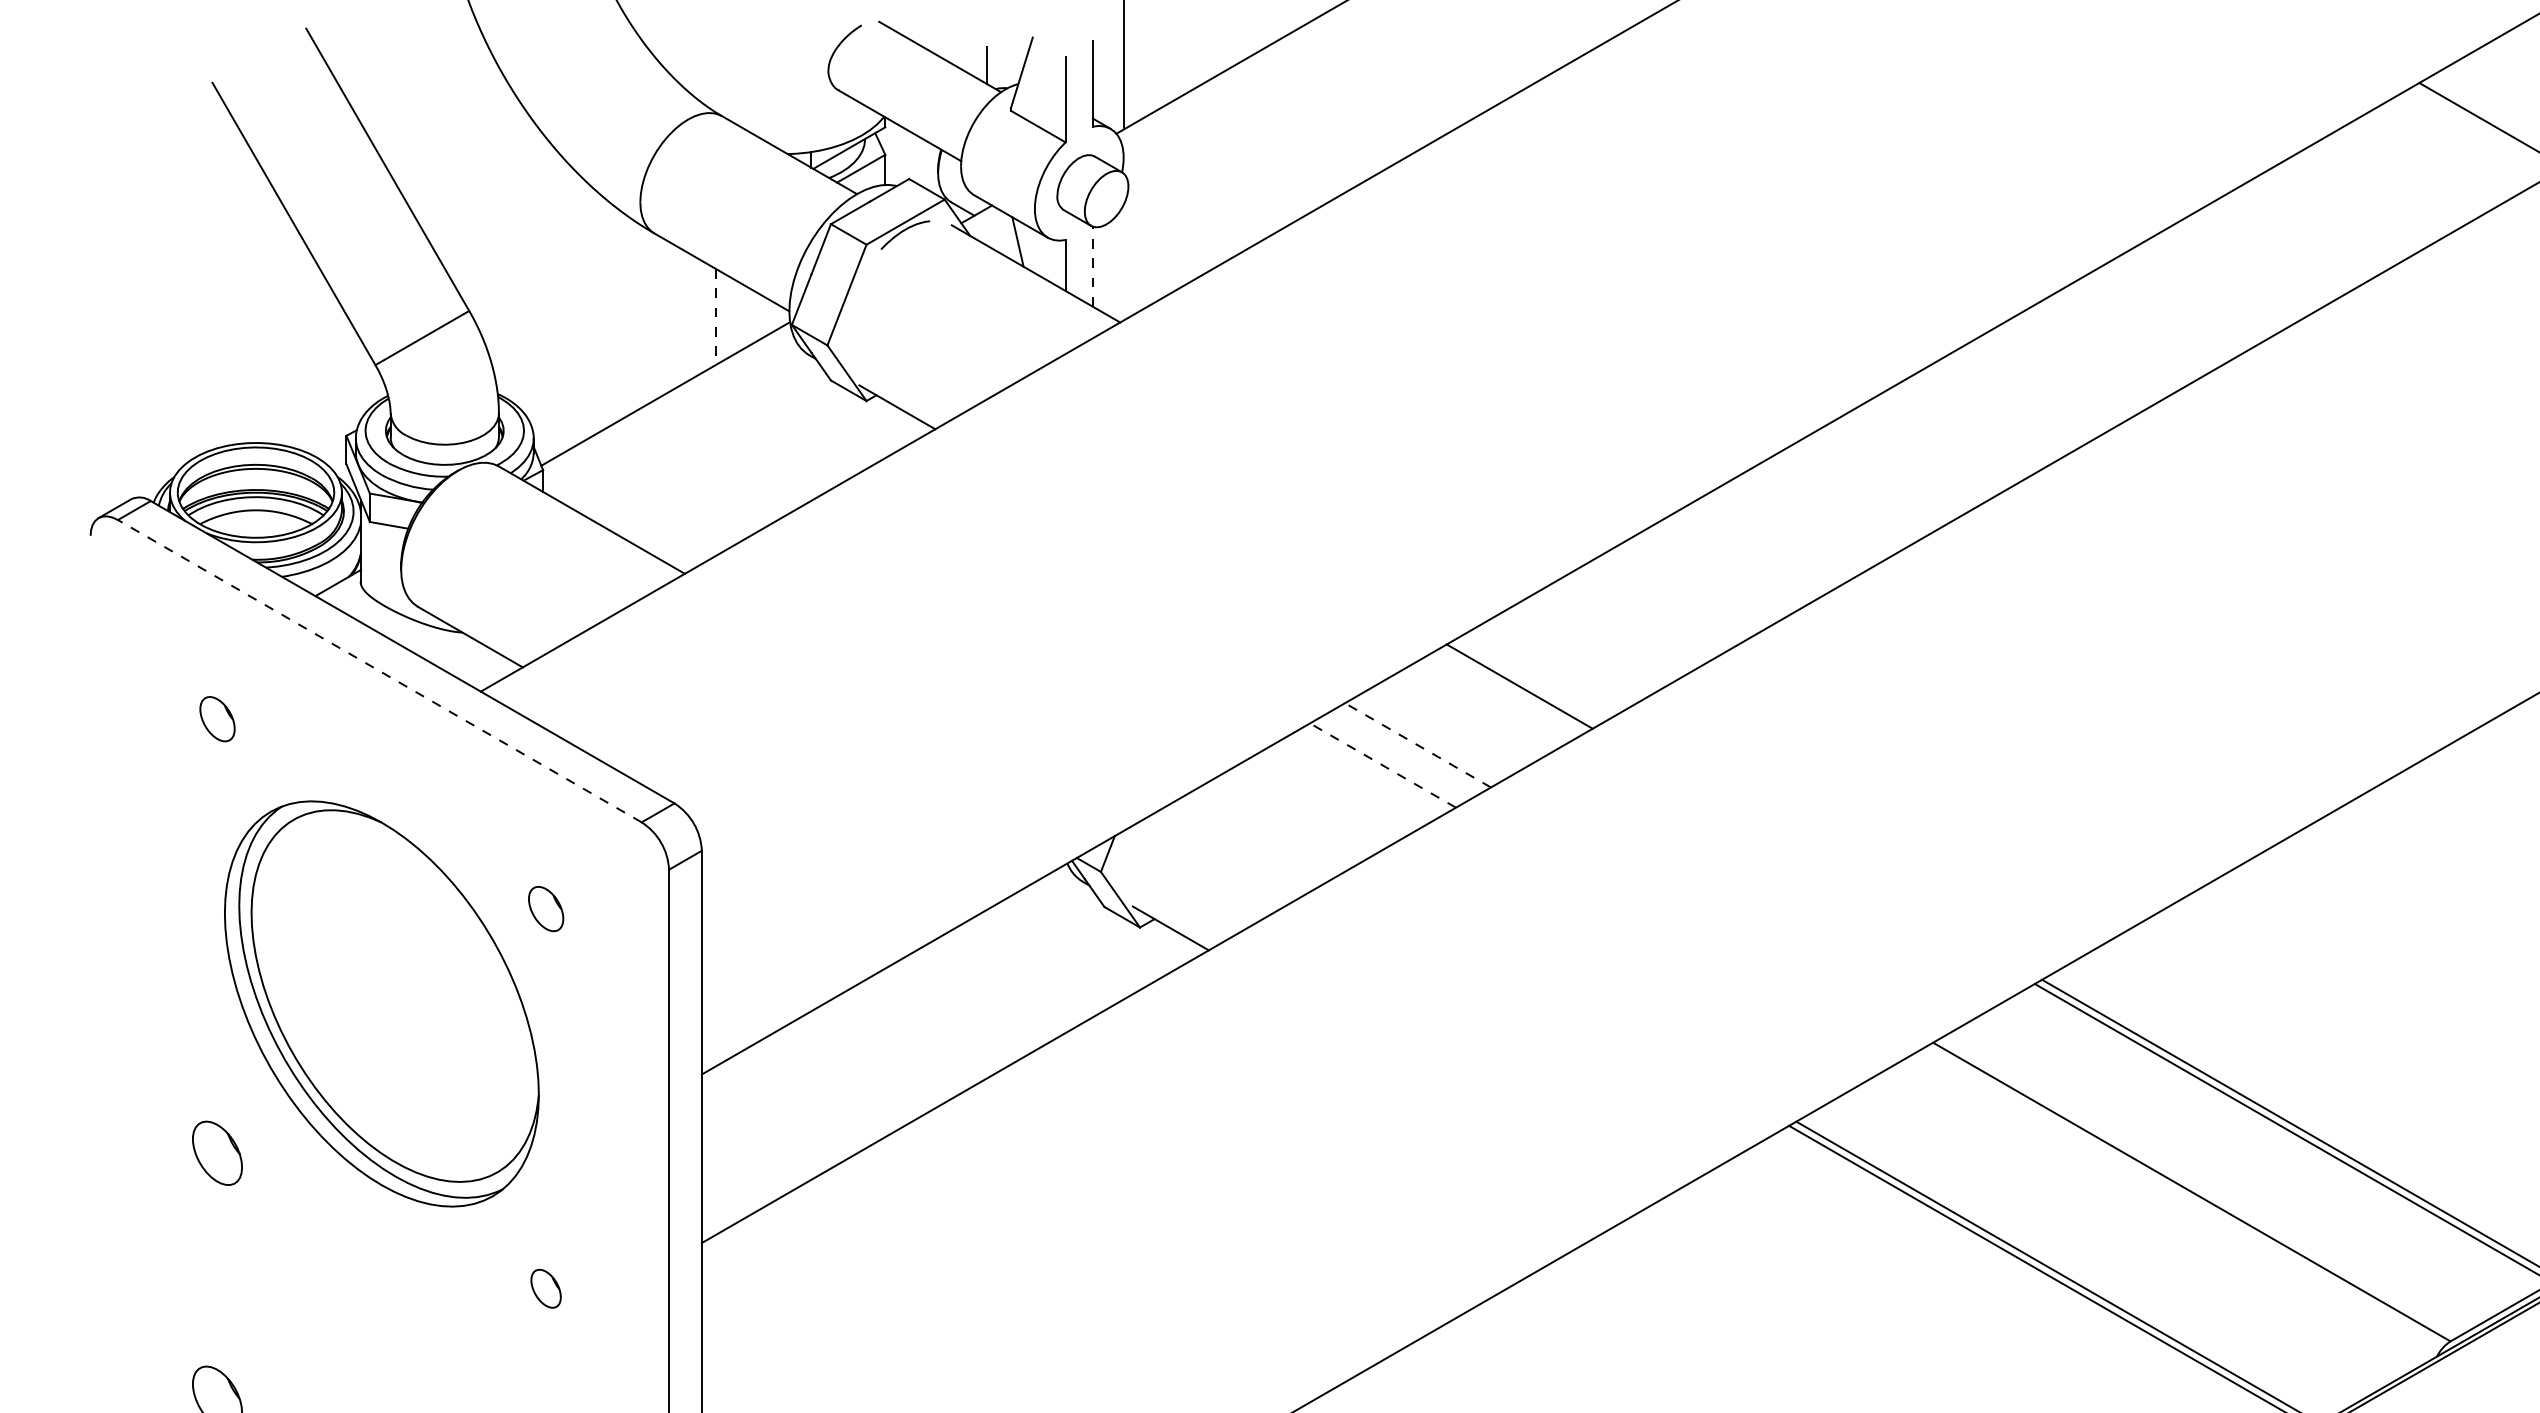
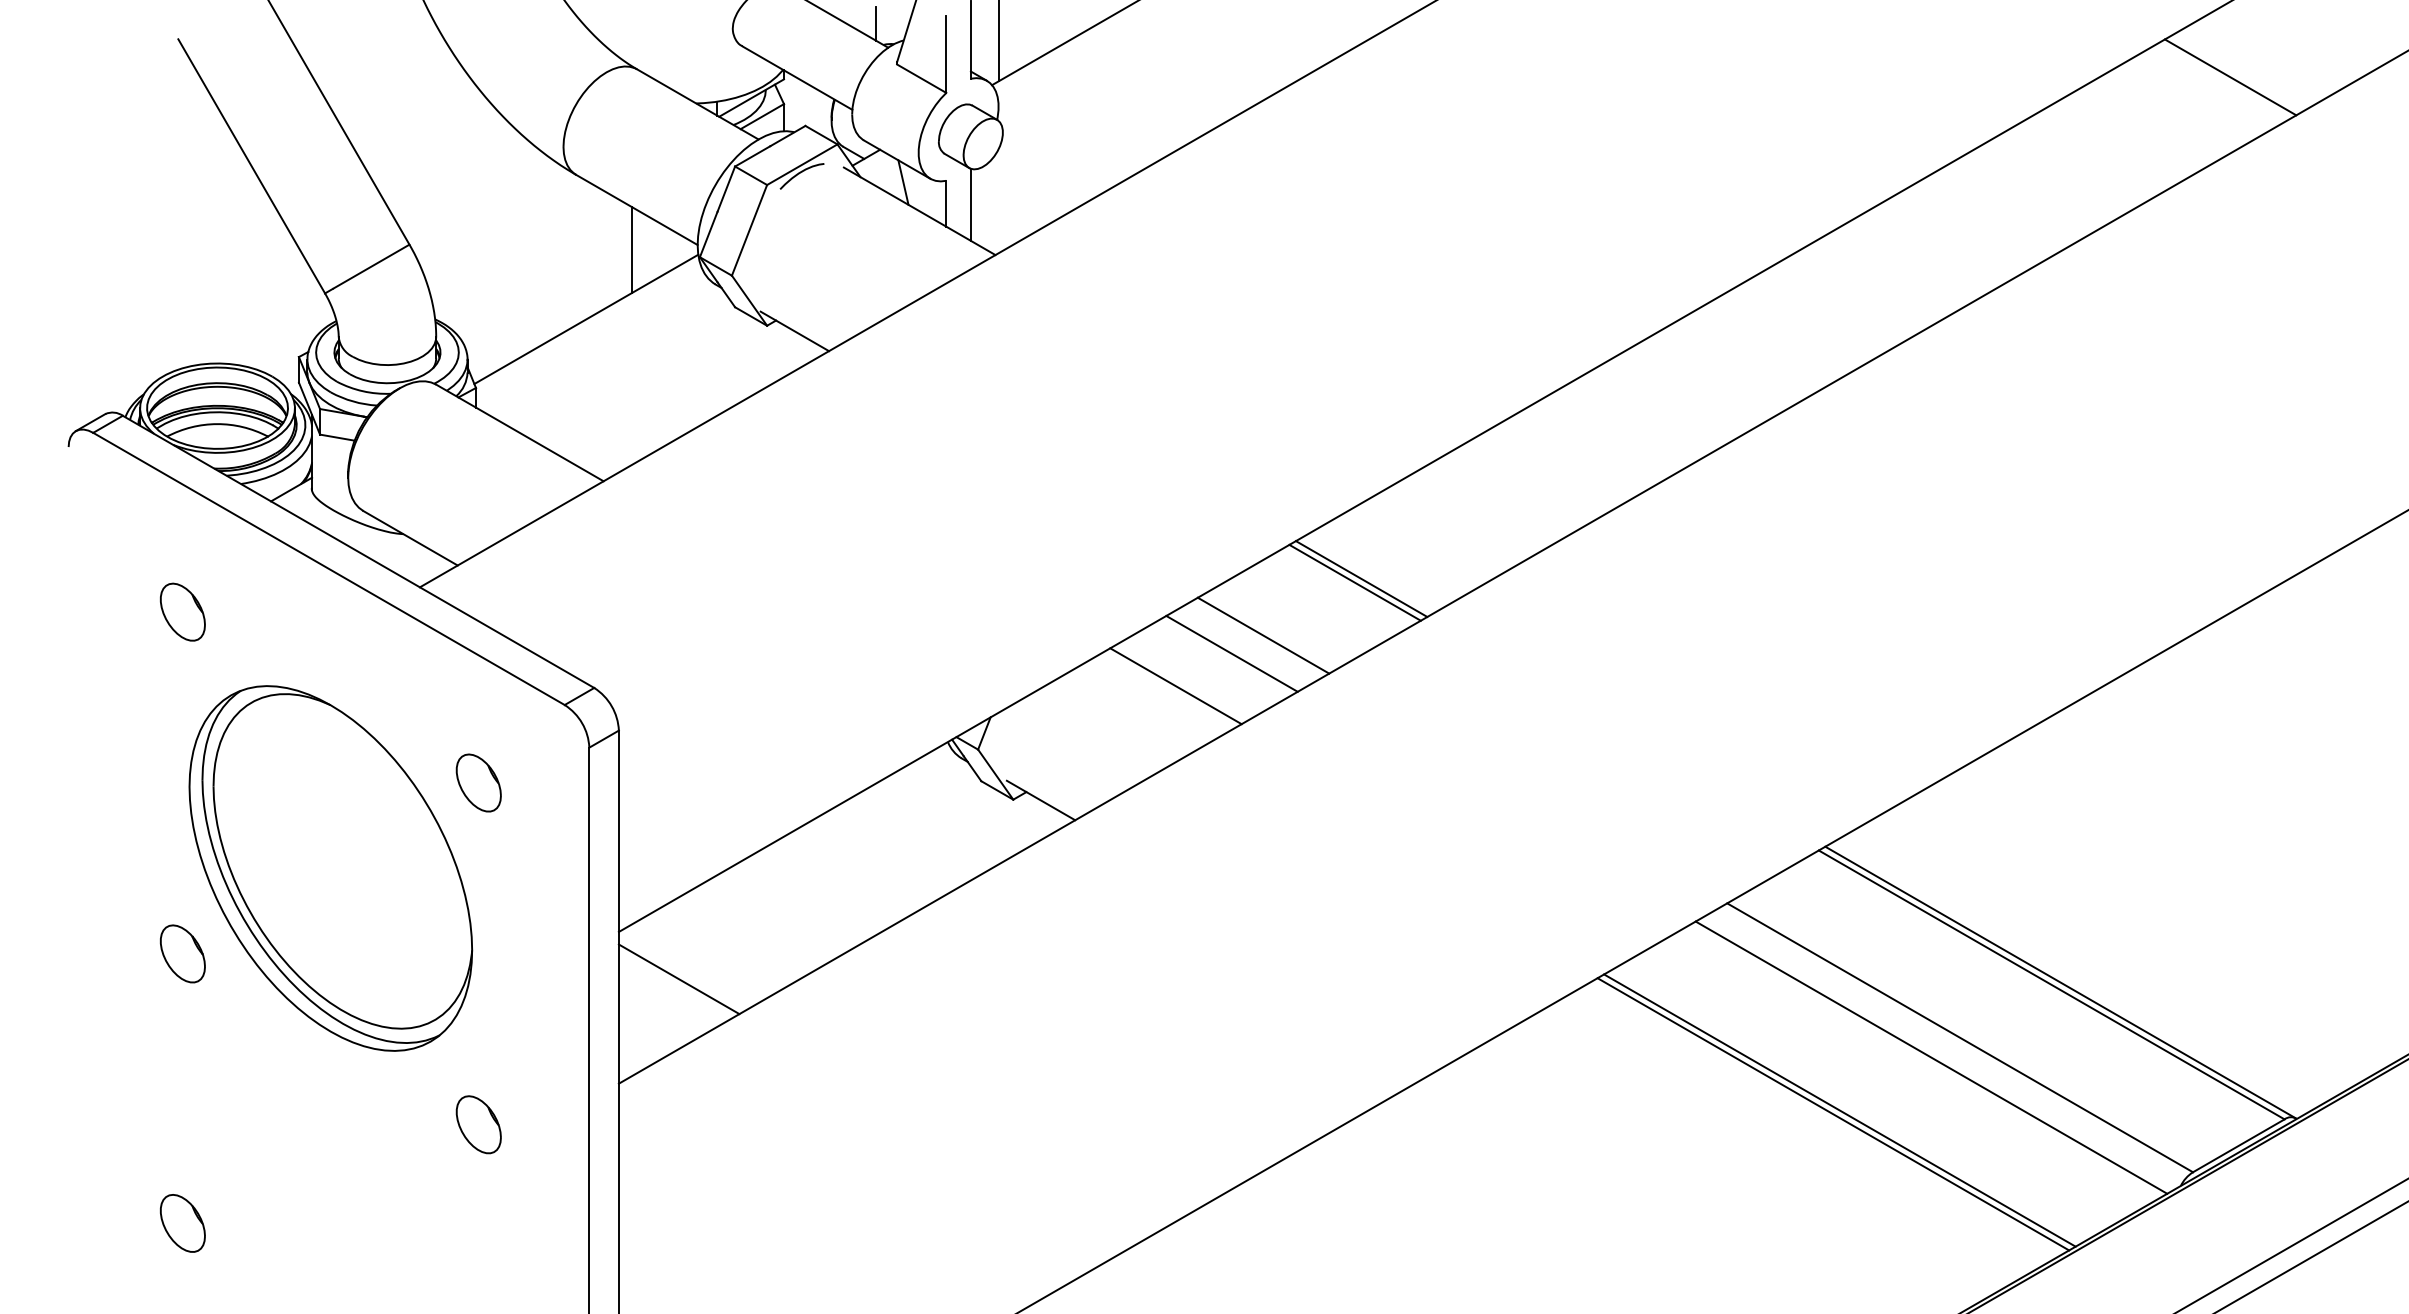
line: (1092, 266) -> (970, 204), dashed -> solid
line: (715, 317) -> (631, 250), dashed -> solid
line: (379, 670) -> (328, 568), dashed -> solid
line: (1526, 681) -> (1361, 578), added
part: (217, 718) -> (182, 611), size x1.43
line: (1417, 745) -> (1263, 635), dashed -> solid
line: (1383, 765) -> (1232, 653), dashed -> solid
line: (1320, 801) -> (1175, 686), added
part: (545, 908) -> (478, 782), size x1.43
line: (768, 1127) -> (678, 979), added
part: (217, 1152) -> (182, 953), moved
line: (2160, 1213) -> (1931, 1057), added
part: (545, 1288) -> (478, 1124), size x1.67

